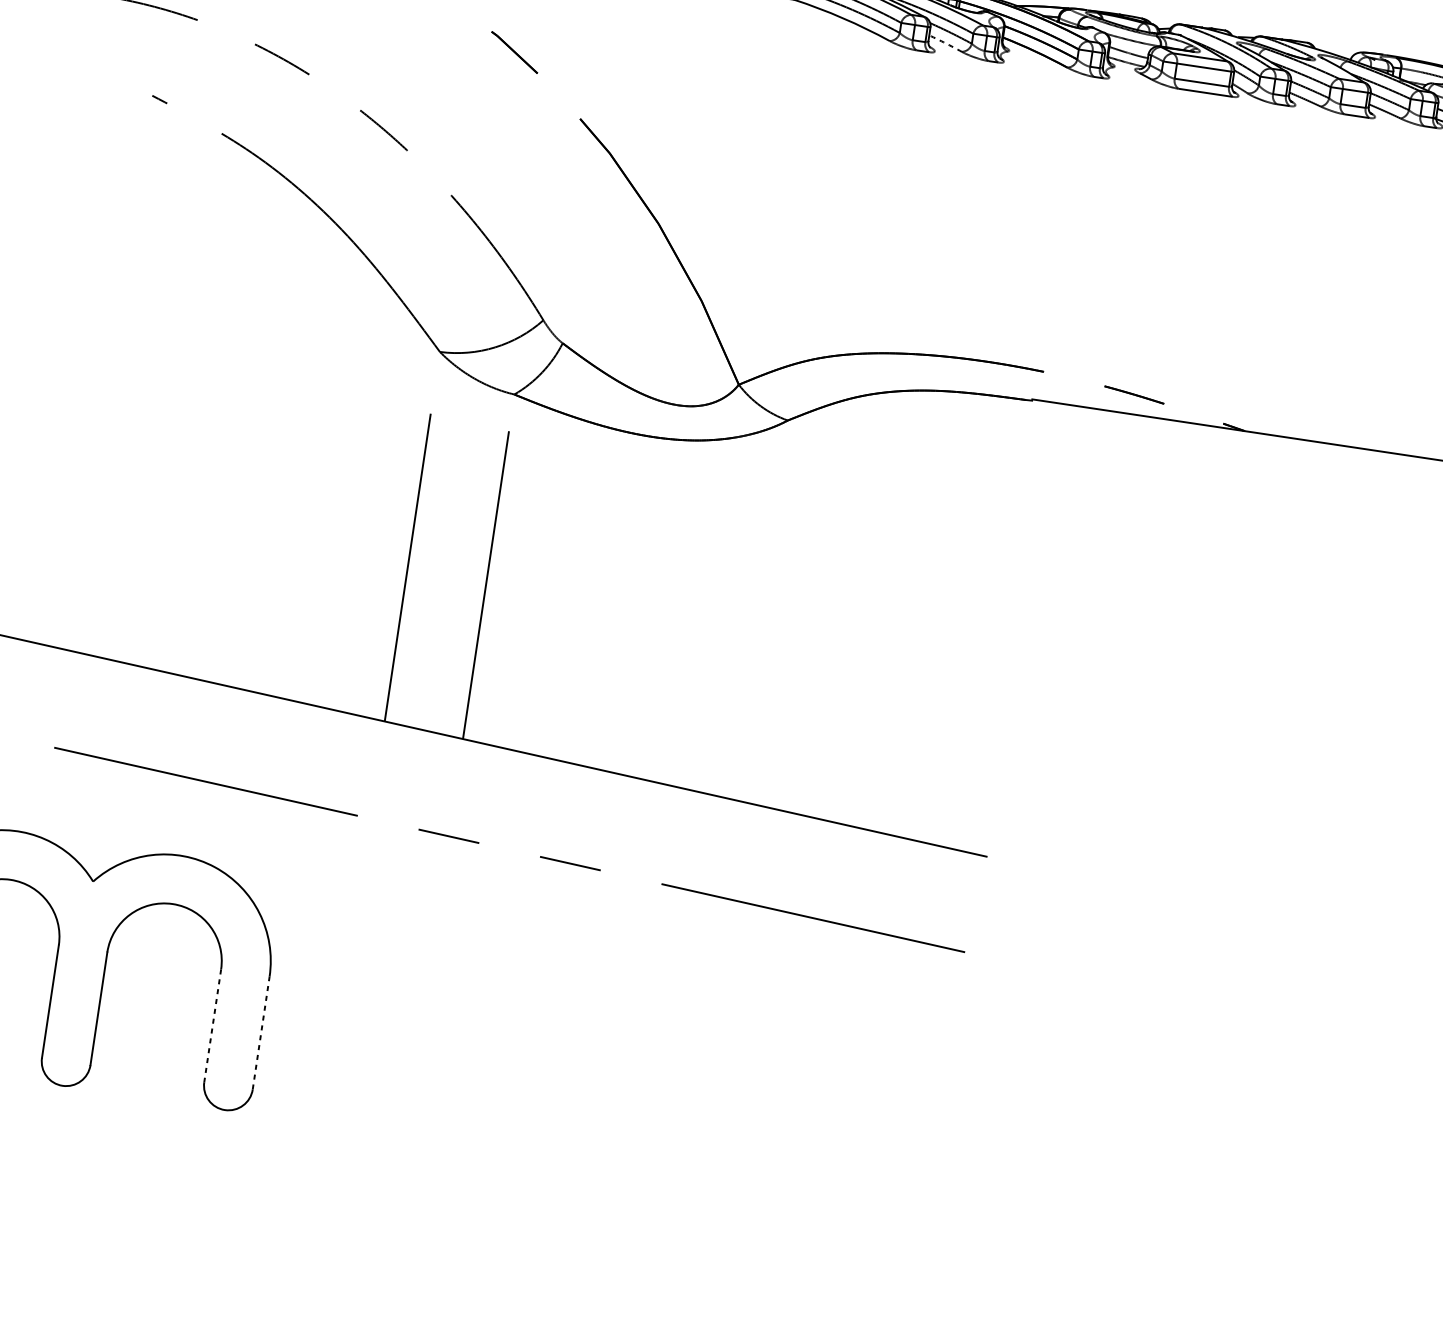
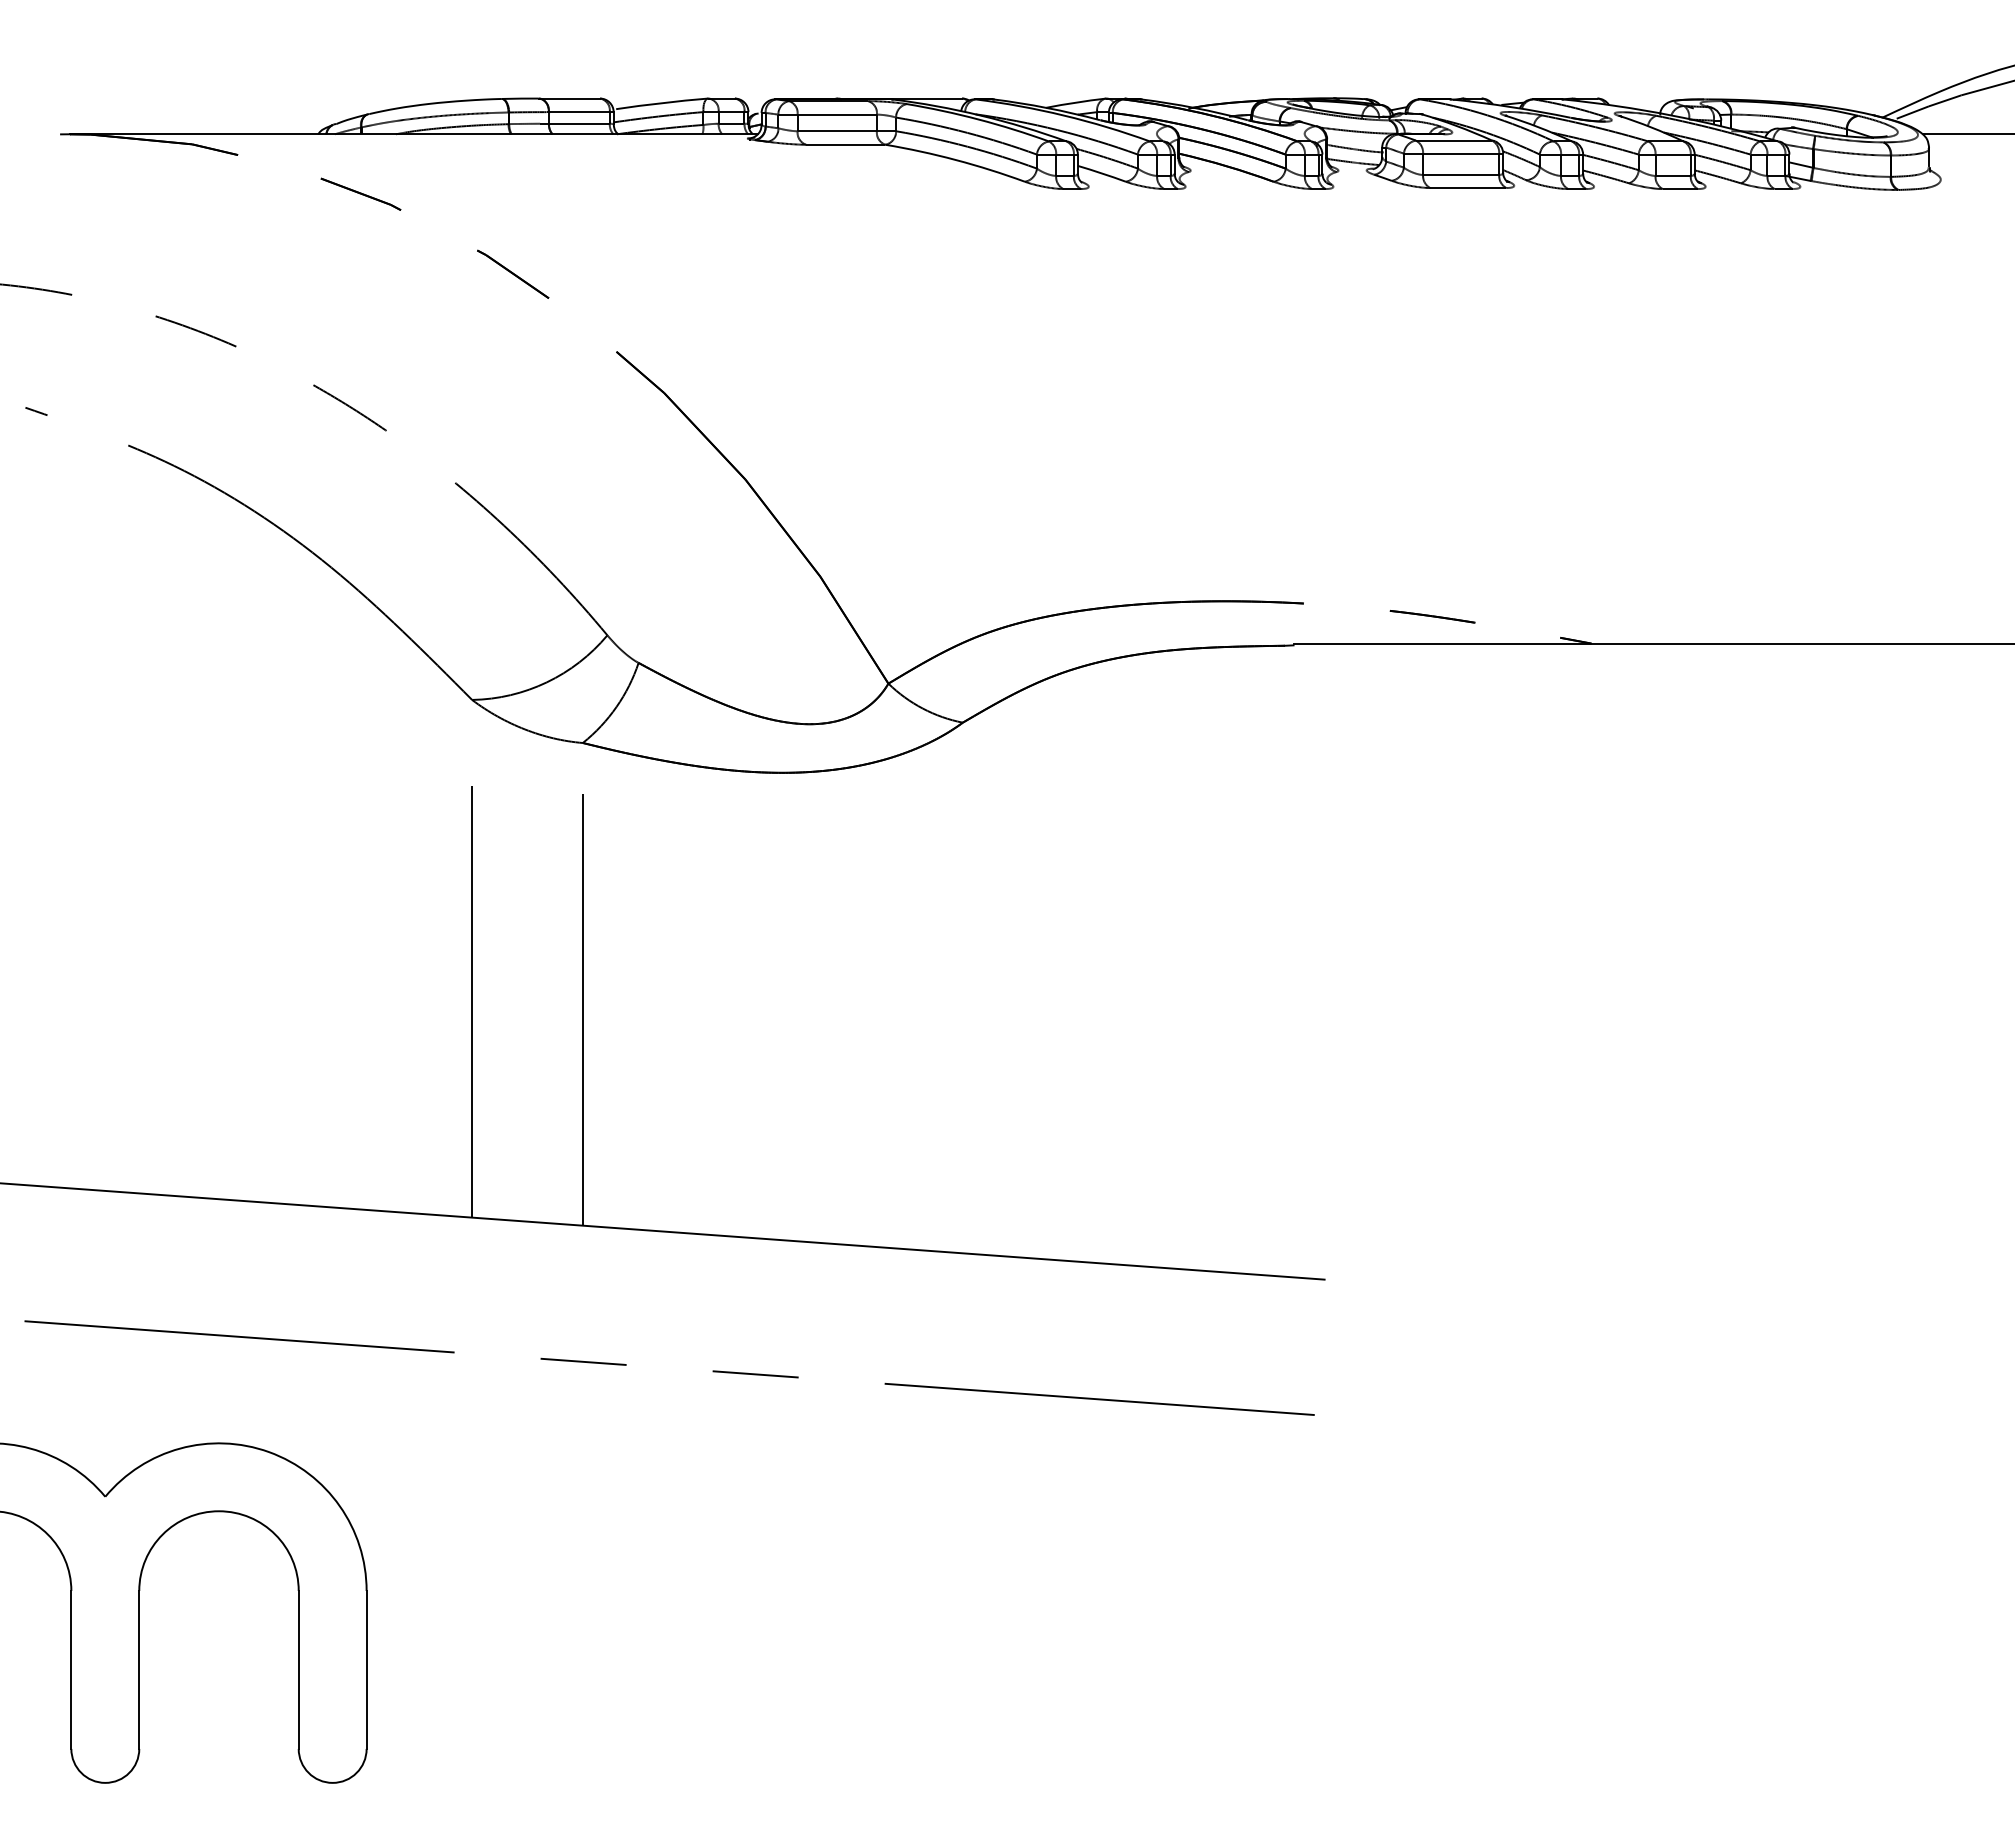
arc: (946, 43) -> (1102, 173), dashed -> solid
line: (212, 1025) -> (298, 1669), dashed -> solid
line: (261, 1032) -> (366, 1669), dashed -> solid

